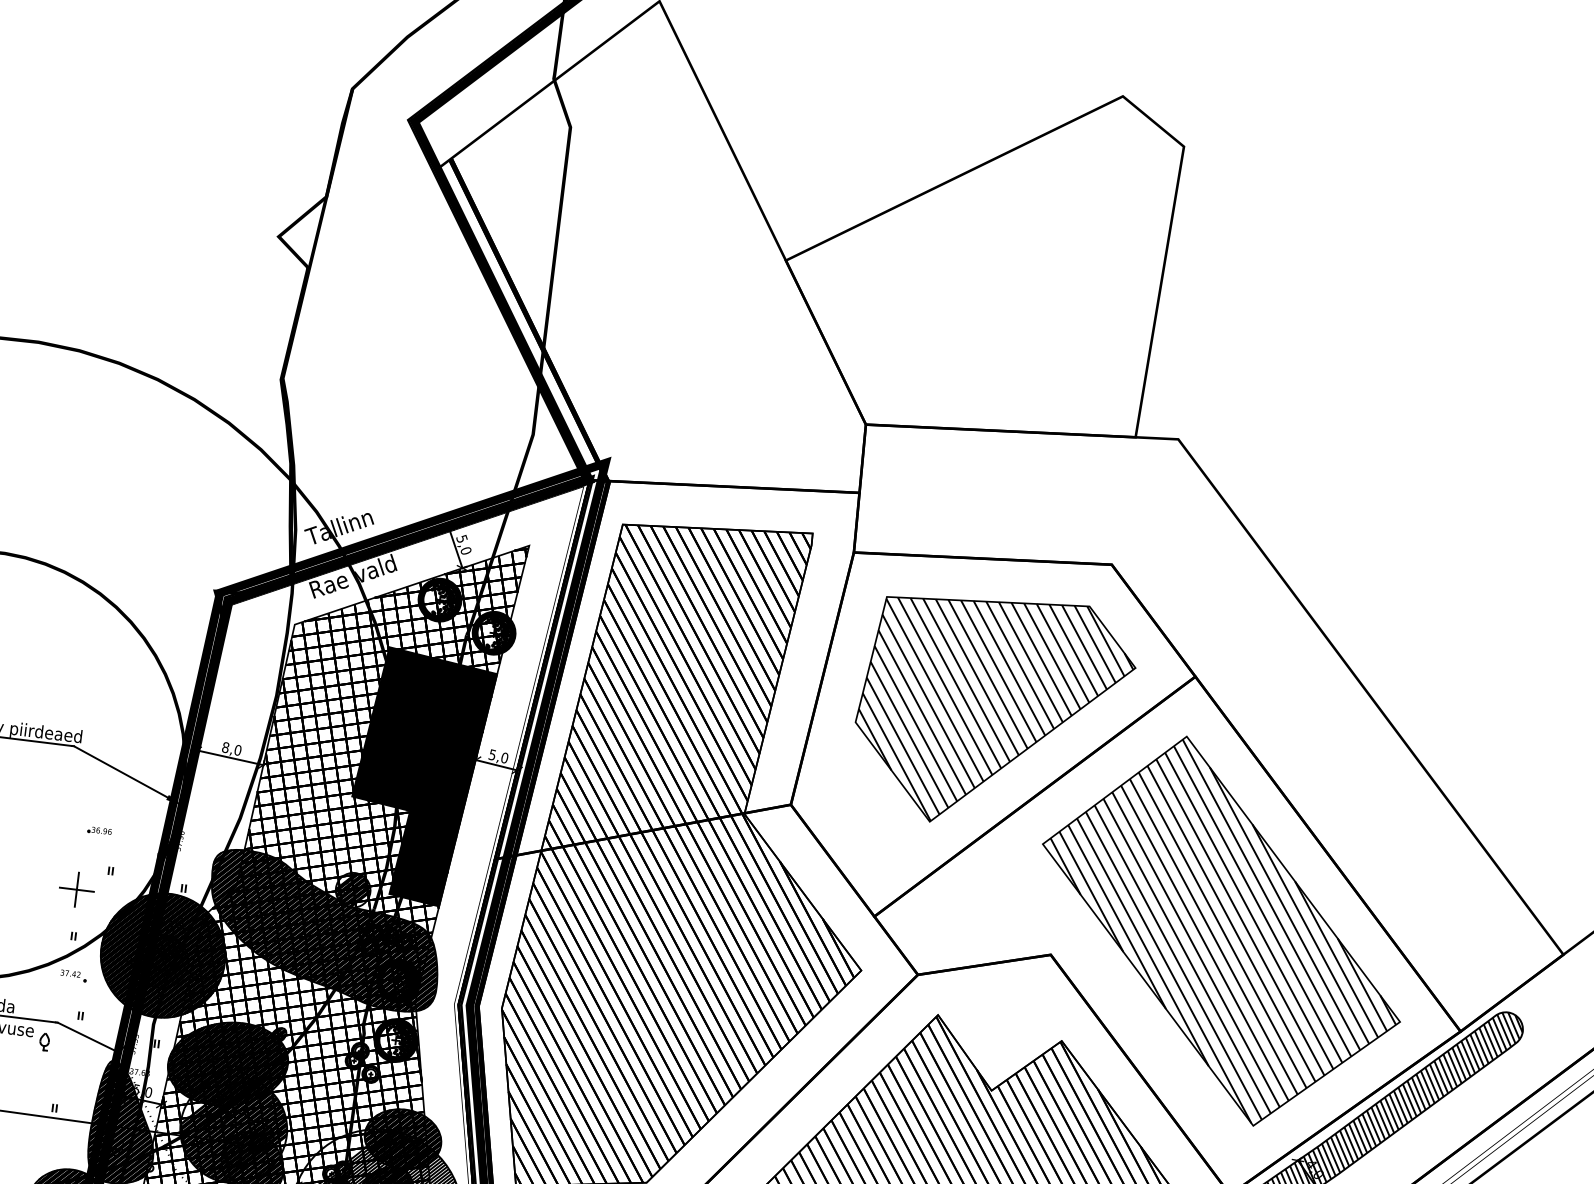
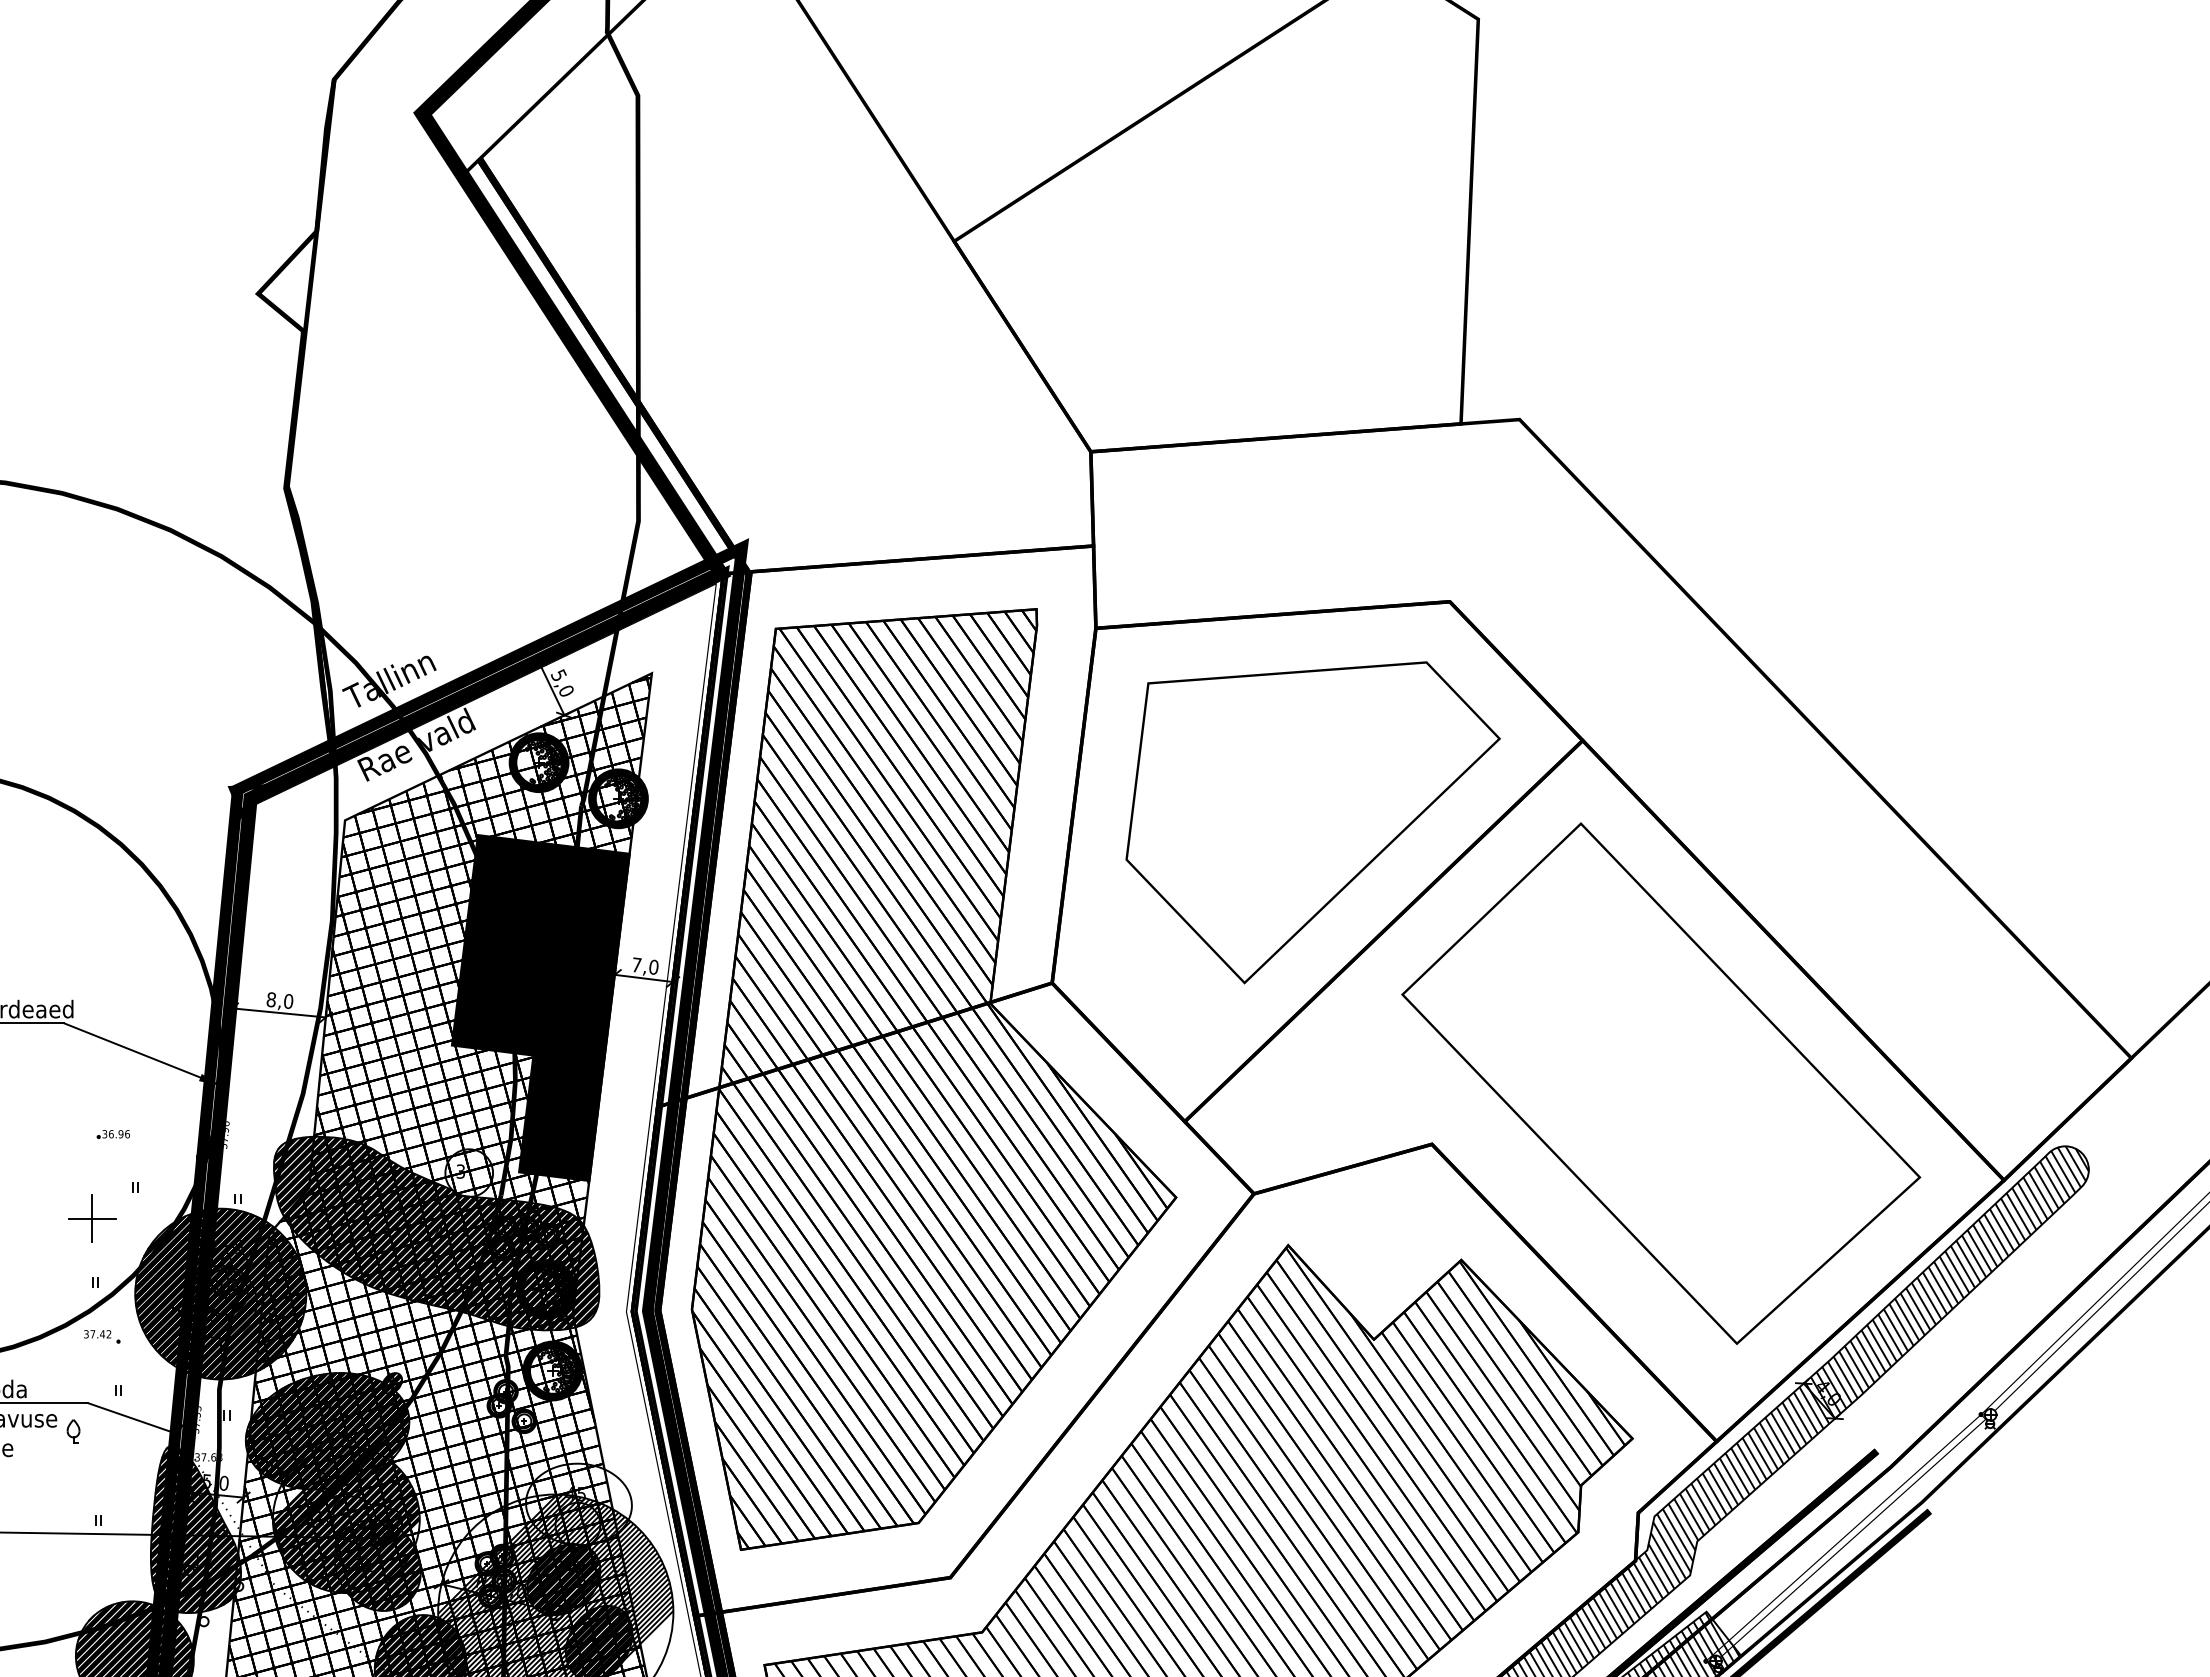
hatch: (993, 711) -> (1312, 821), removed
text: (492, 754) -> (636, 964), 5,0 -> 7,0
hatch: (353, 889) -> (469, 1172), removed
hatch: (1223, 932) -> (1663, 1084), removed
hatch: (402, 1139) -> (578, 1504), removed

